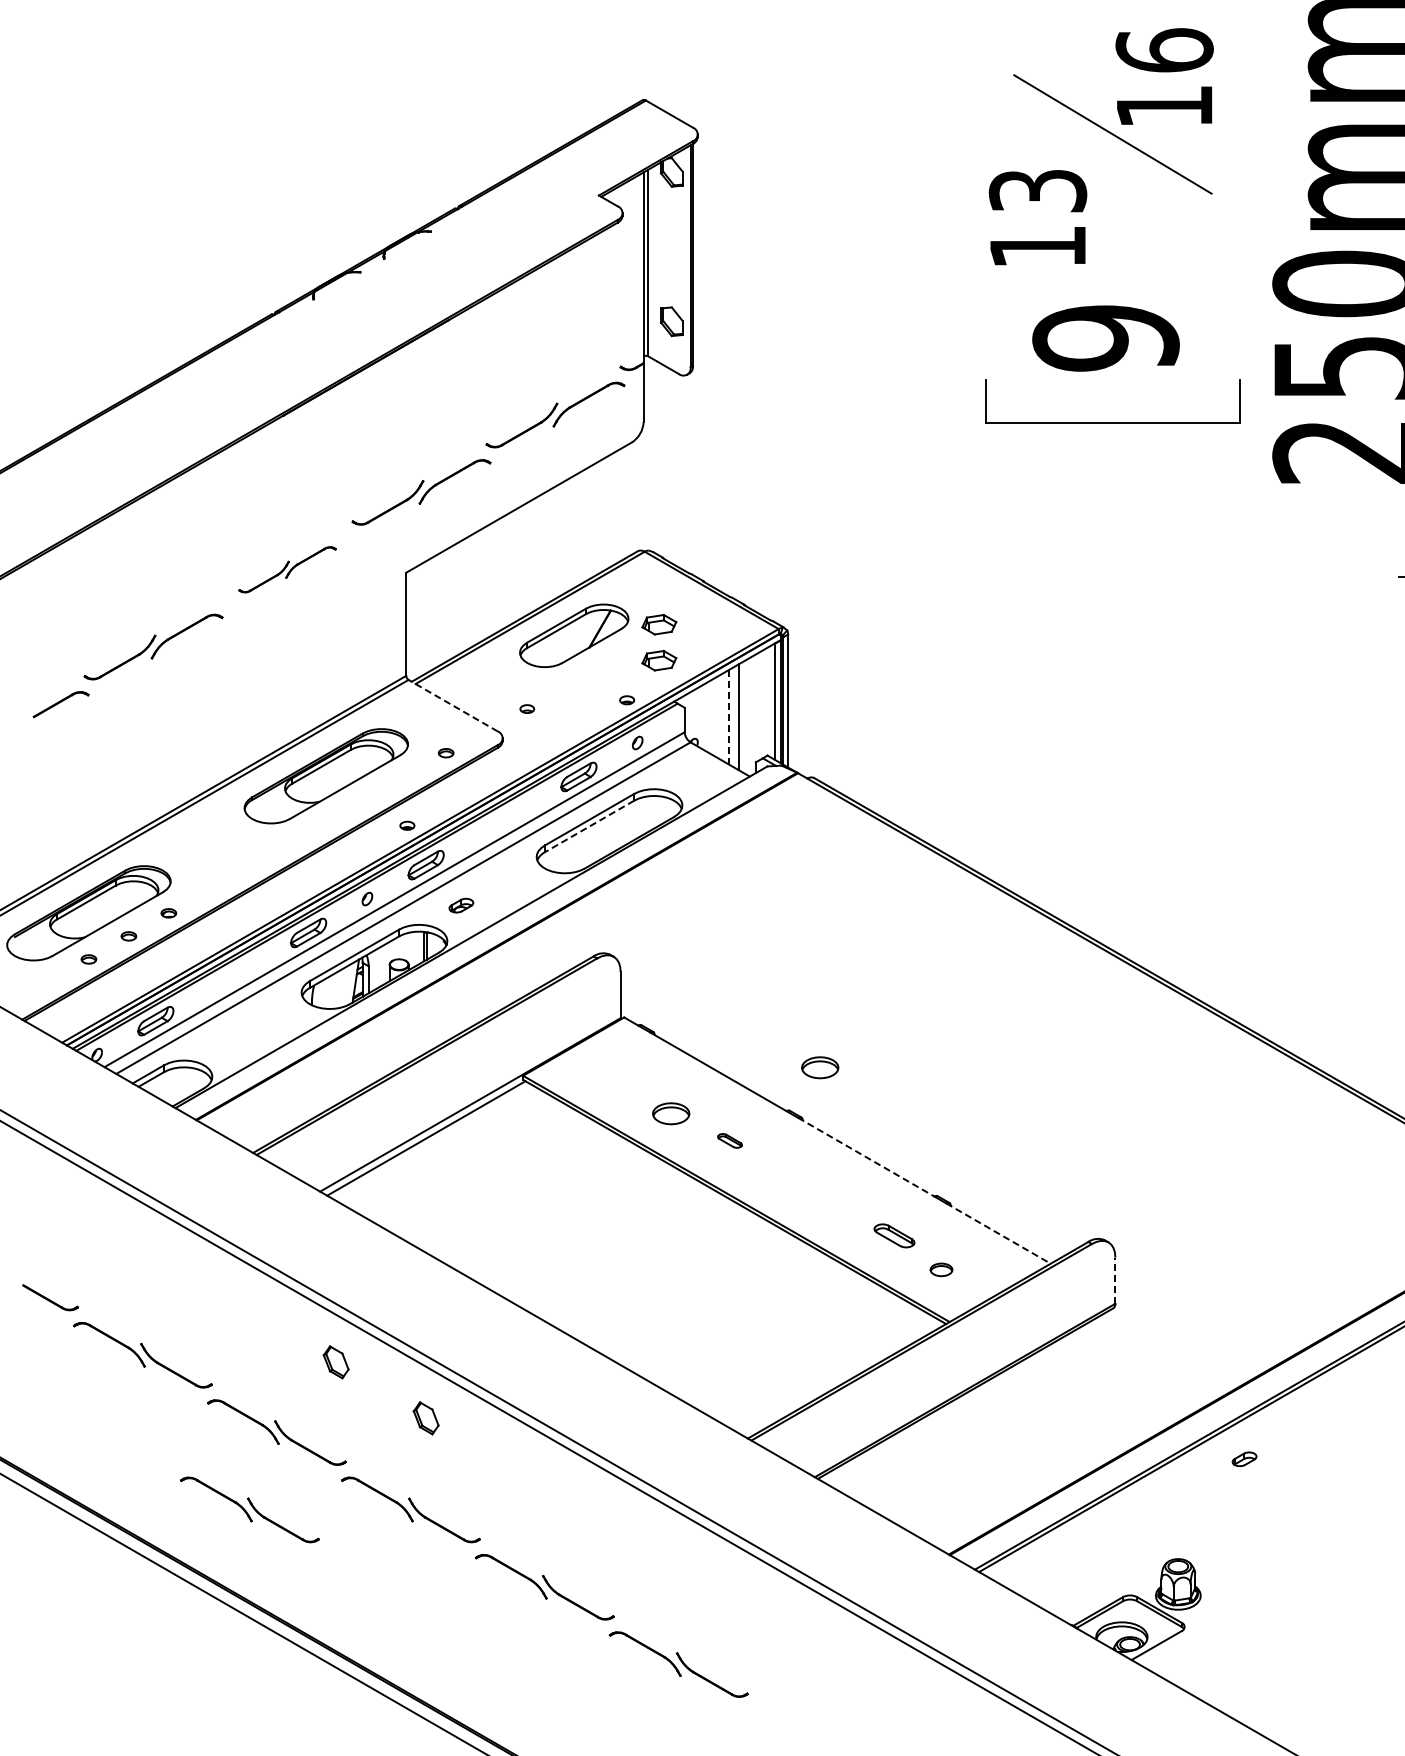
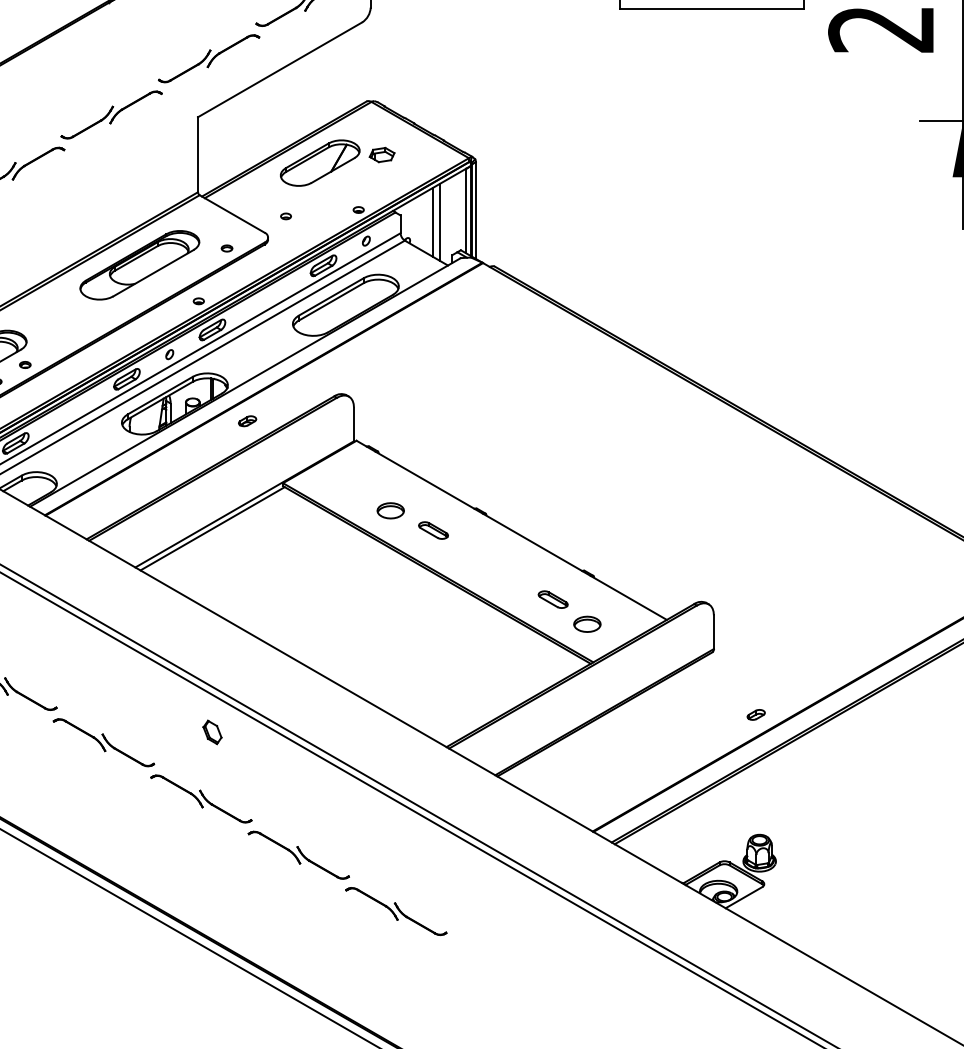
part: (287, 569) -> (111, 114), size x1.43
part: (659, 660) -> (382, 181), removed
line: (453, 705) -> (232, 213), dashed -> solid
line: (729, 717) -> (433, 222), dashed -> solid
line: (589, 826) -> (331, 301), dashed -> solid
part: (461, 905) -> (247, 421), moved
part: (820, 1067) -> (499, 477), removed
part: (729, 1140) -> (433, 530), size x1.67
line: (866, 1157) -> (532, 542), dashed -> solid
line: (998, 1233) -> (628, 597), dashed -> solid
part: (941, 1269) -> (587, 624), size x1.67
line: (1115, 1280) -> (713, 632), dashed -> solid
part: (335, 1362) -> (146, 691), removed
part: (1244, 1459) -> (756, 715), moved
part: (249, 1509) -> (83, 798), removed

